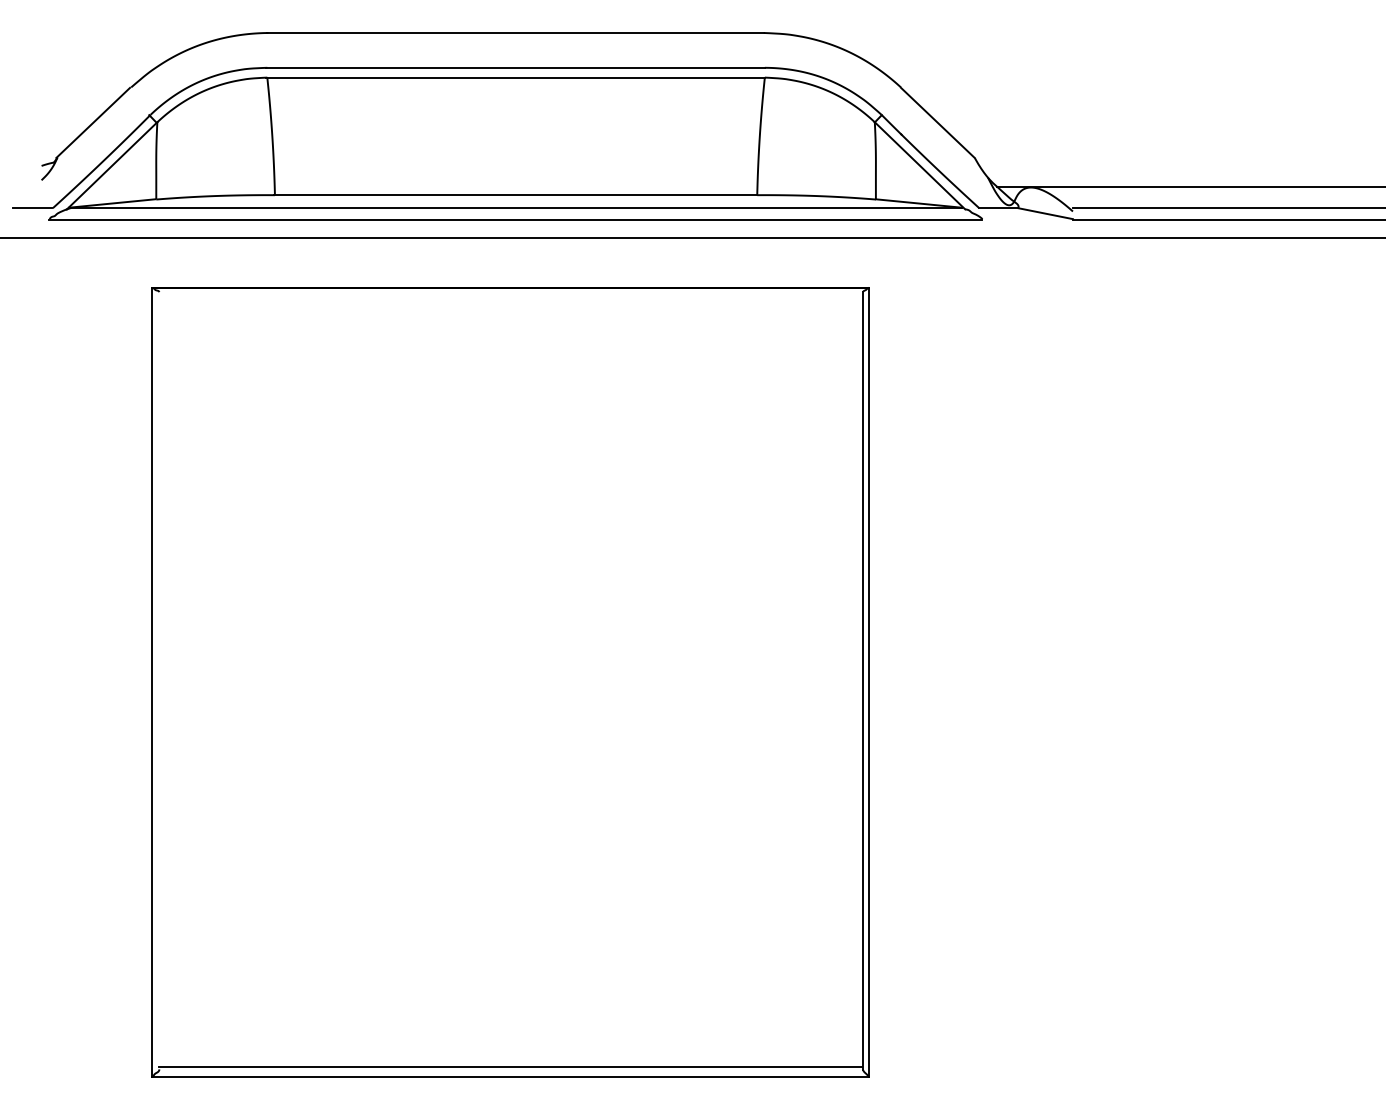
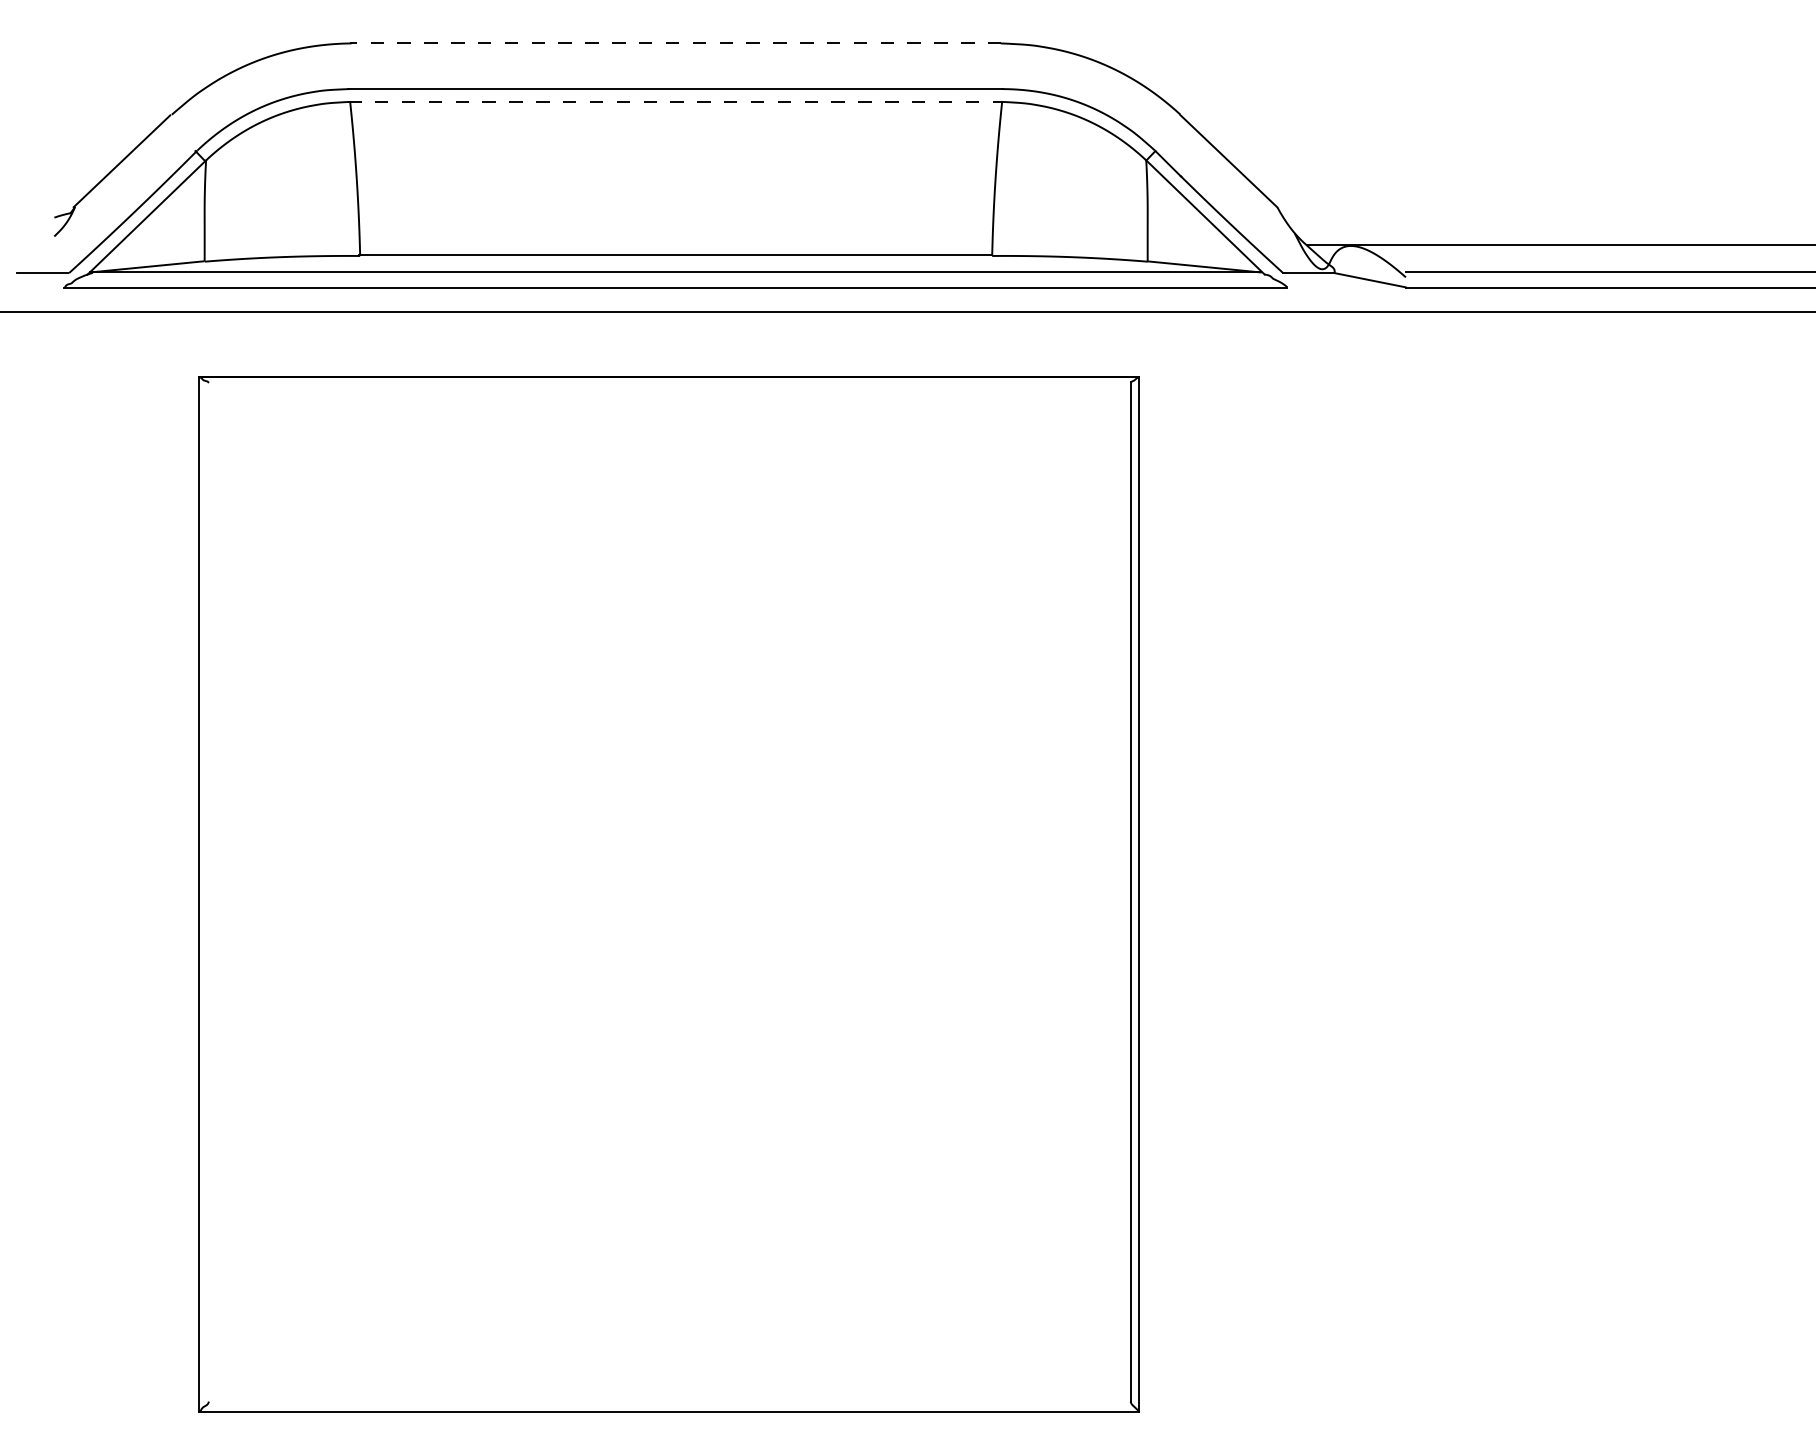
line: (515, 33) -> (675, 43), solid -> dashed
line: (515, 78) -> (675, 102), solid -> dashed
line: (510, 1067) -> (668, 1398), removed

